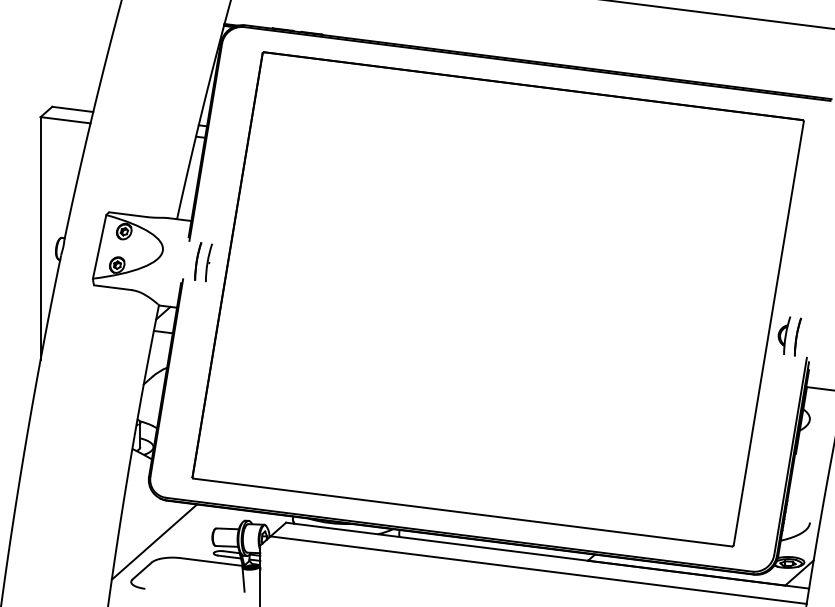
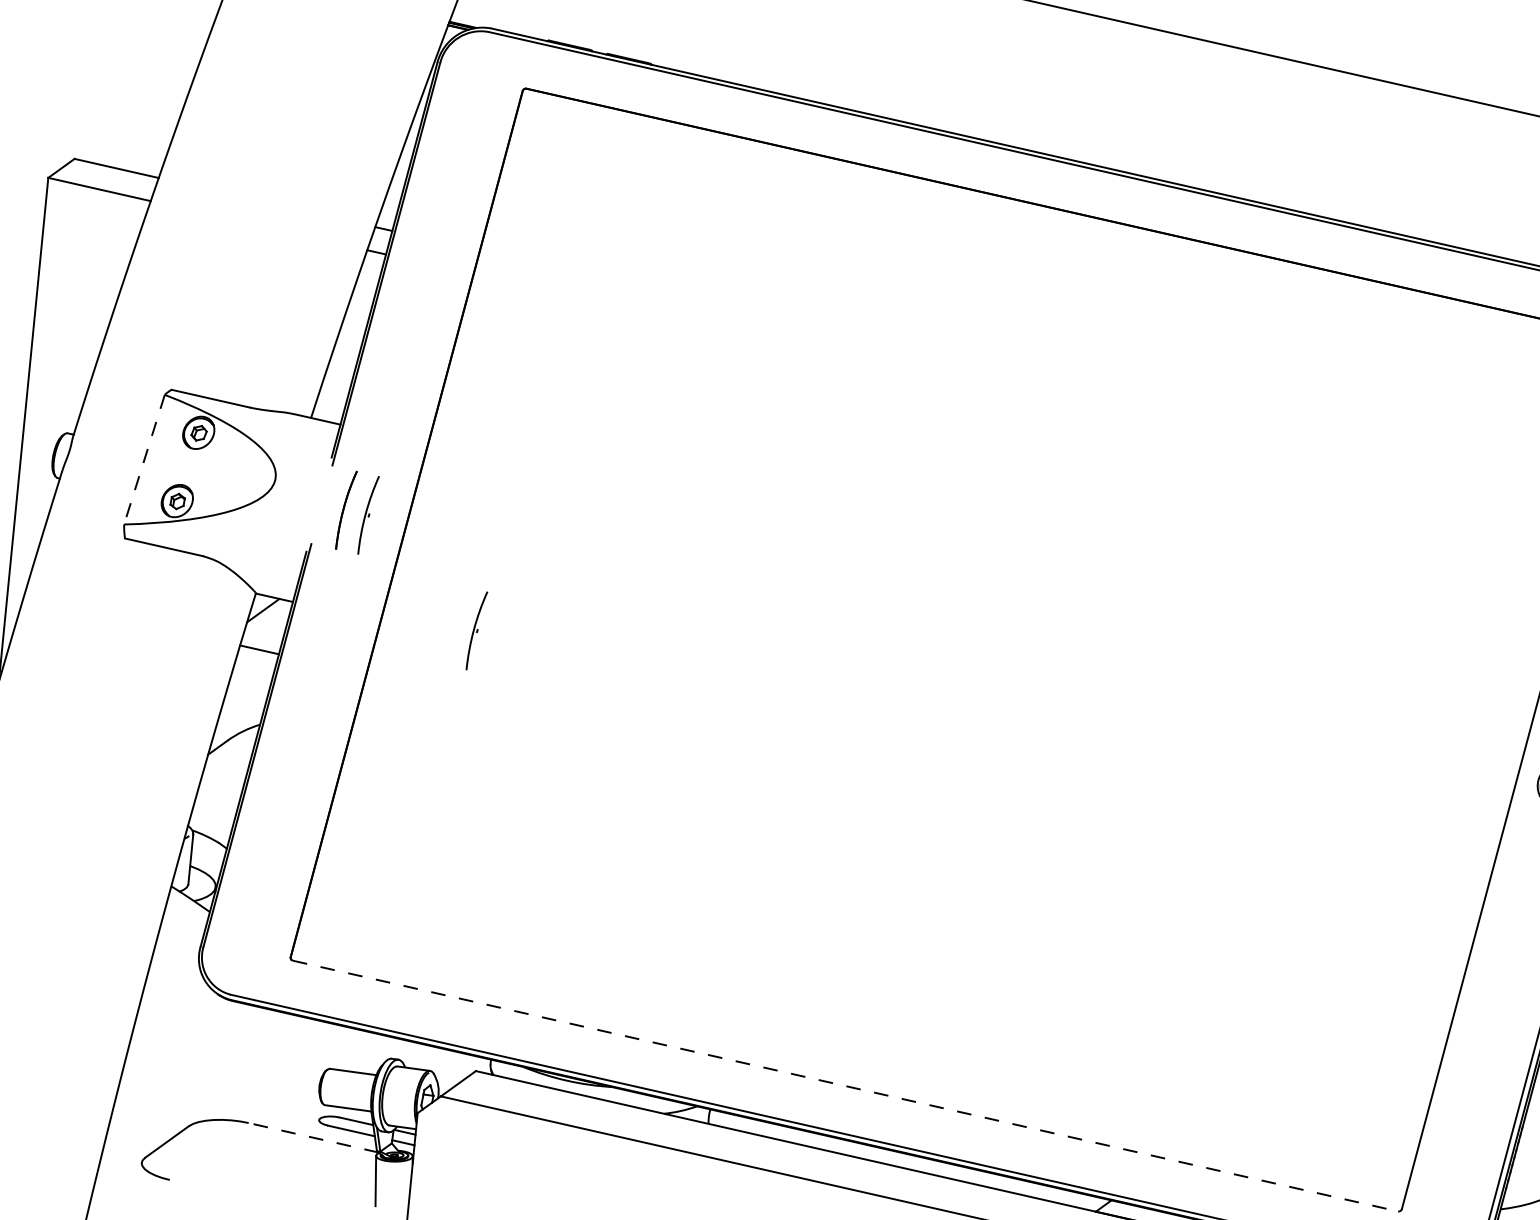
line: (99, 246) -> (144, 458), solid -> dashed
part: (265, 312) -> (475, 629), added
line: (463, 512) -> (846, 1086), solid -> dashed
line: (154, 541) -> (198, 1083), removed
line: (211, 562) -> (312, 1138), solid -> dashed

